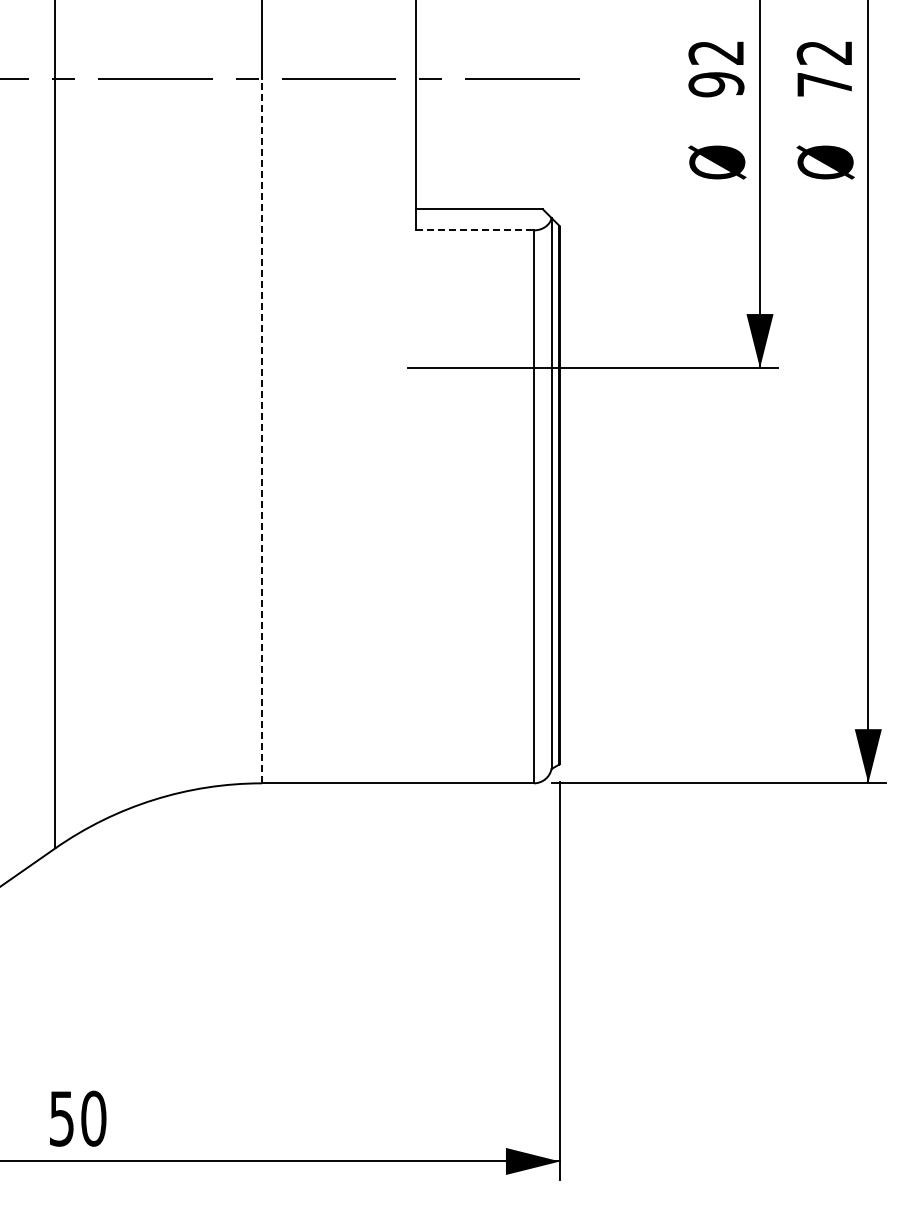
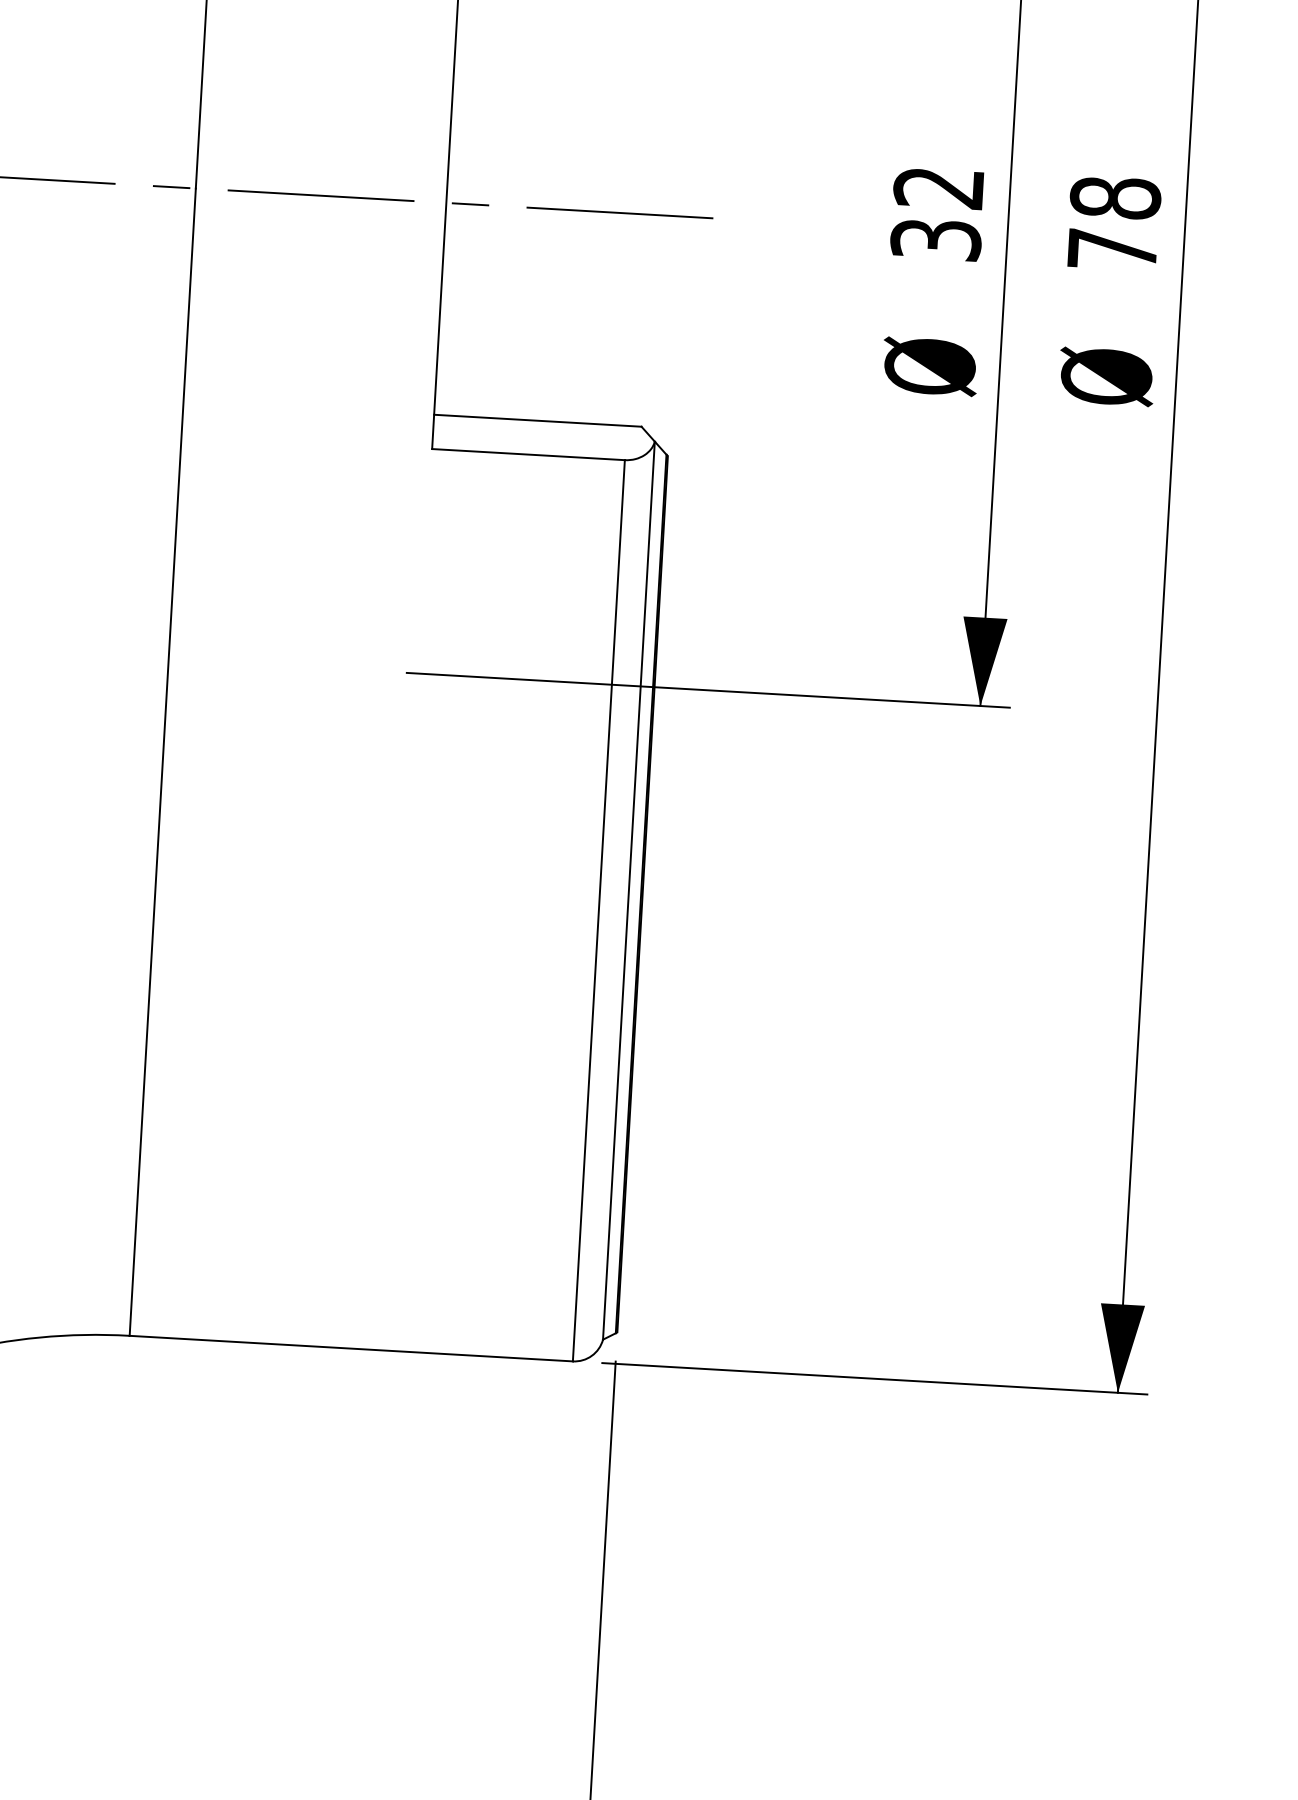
text: (824, 52) -> (1115, 197), 72 -> 78
text: (716, 84) -> (936, 239), 92 -> 32
line: (475, 230) -> (529, 454), dashed -> solid
line: (261, 431) -> (161, 762), dashed -> solid

